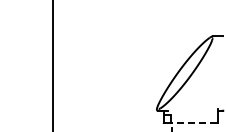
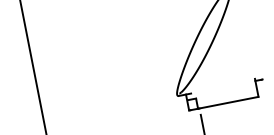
line: (194, 123) -> (228, 103), dashed -> solid

